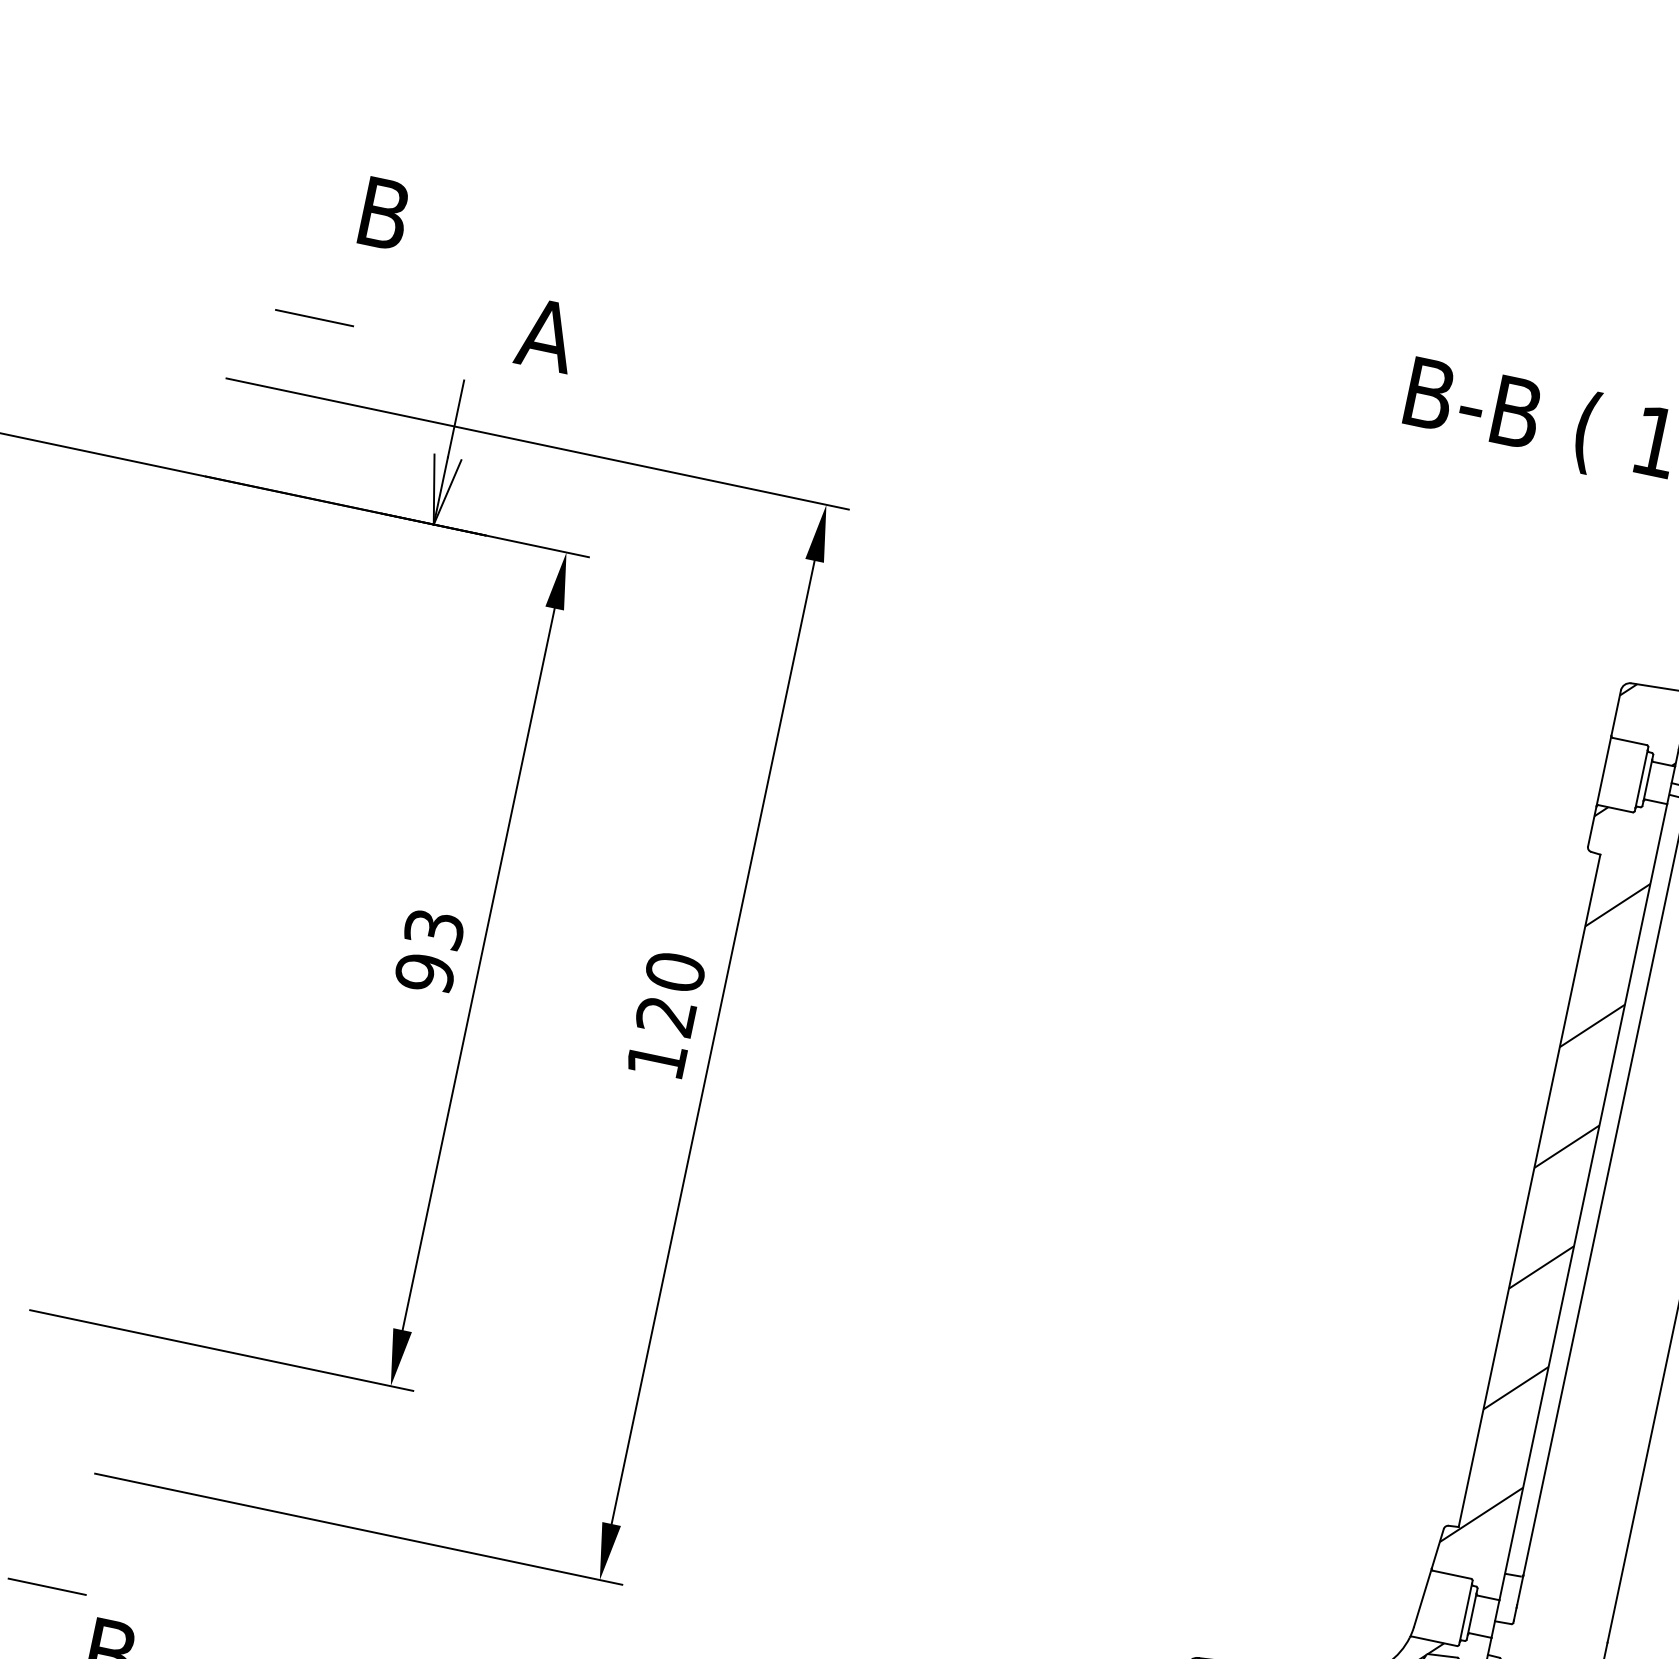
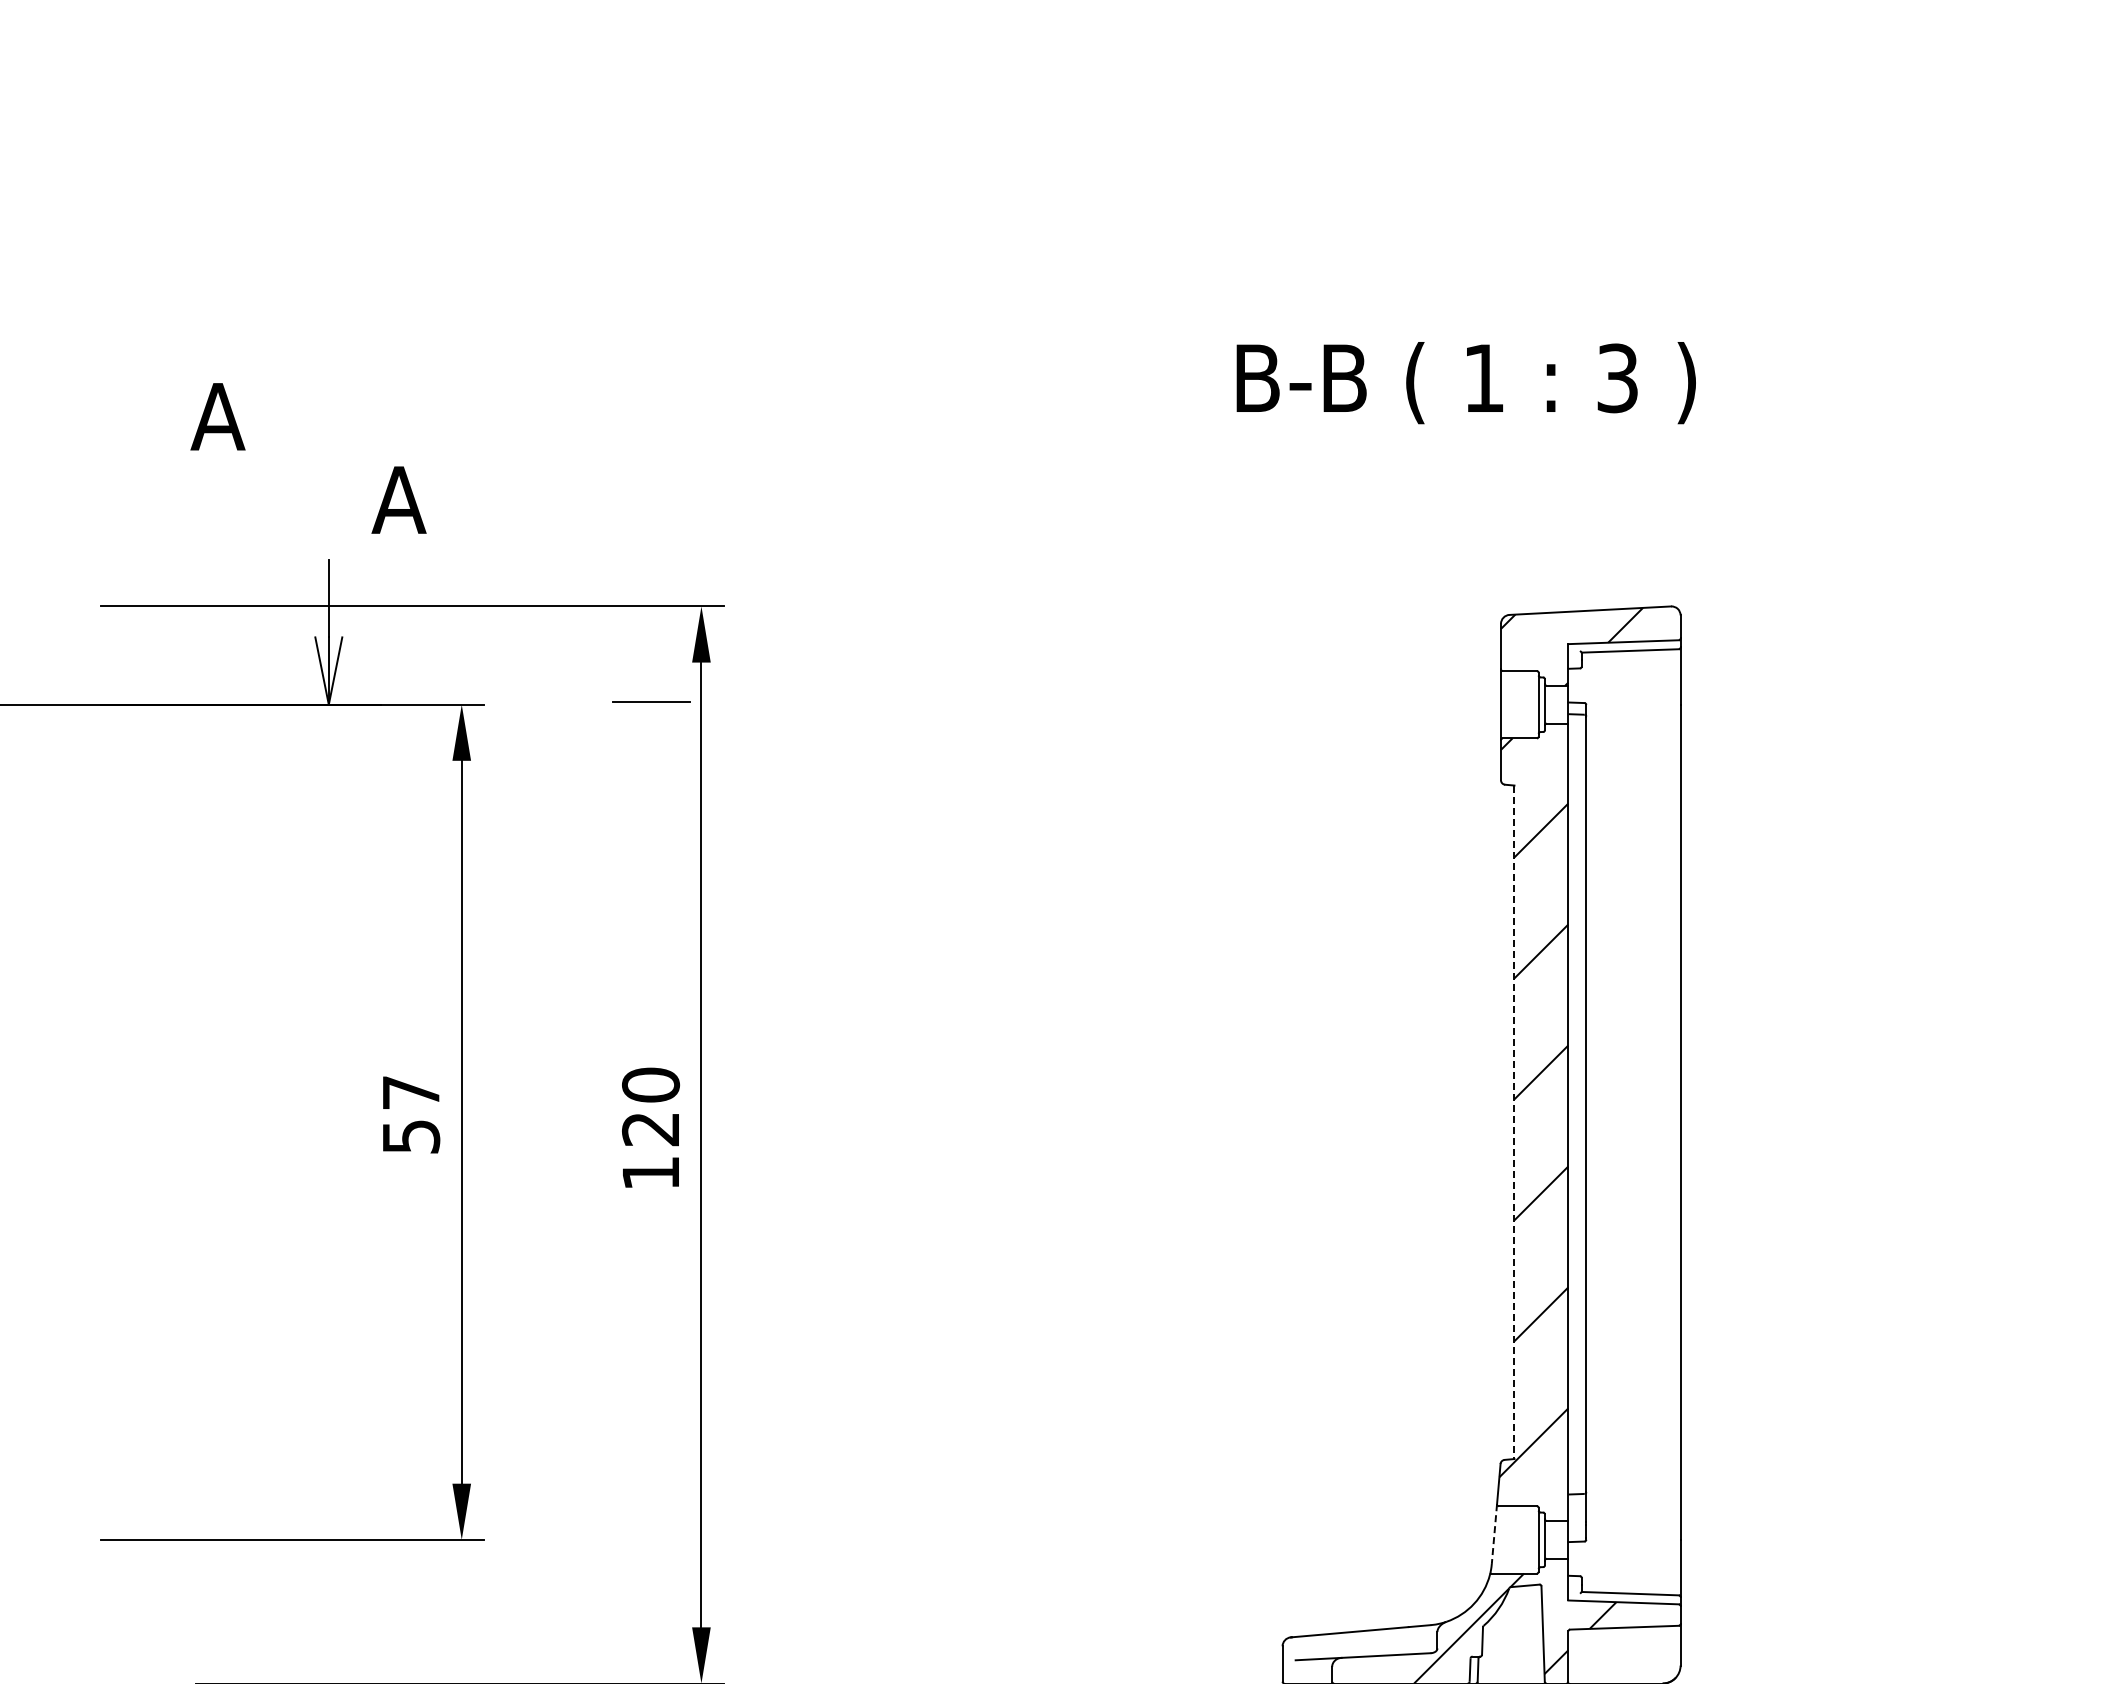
text: (383, 213) -> (217, 416), B -> A
line: (314, 317) -> (651, 701), moved
text: (429, 952) -> (411, 1115), 93 -> 57
line: (1529, 1191) -> (1514, 1122), solid -> dashed
line: (1422, 1598) -> (1494, 1534), solid -> dashed

